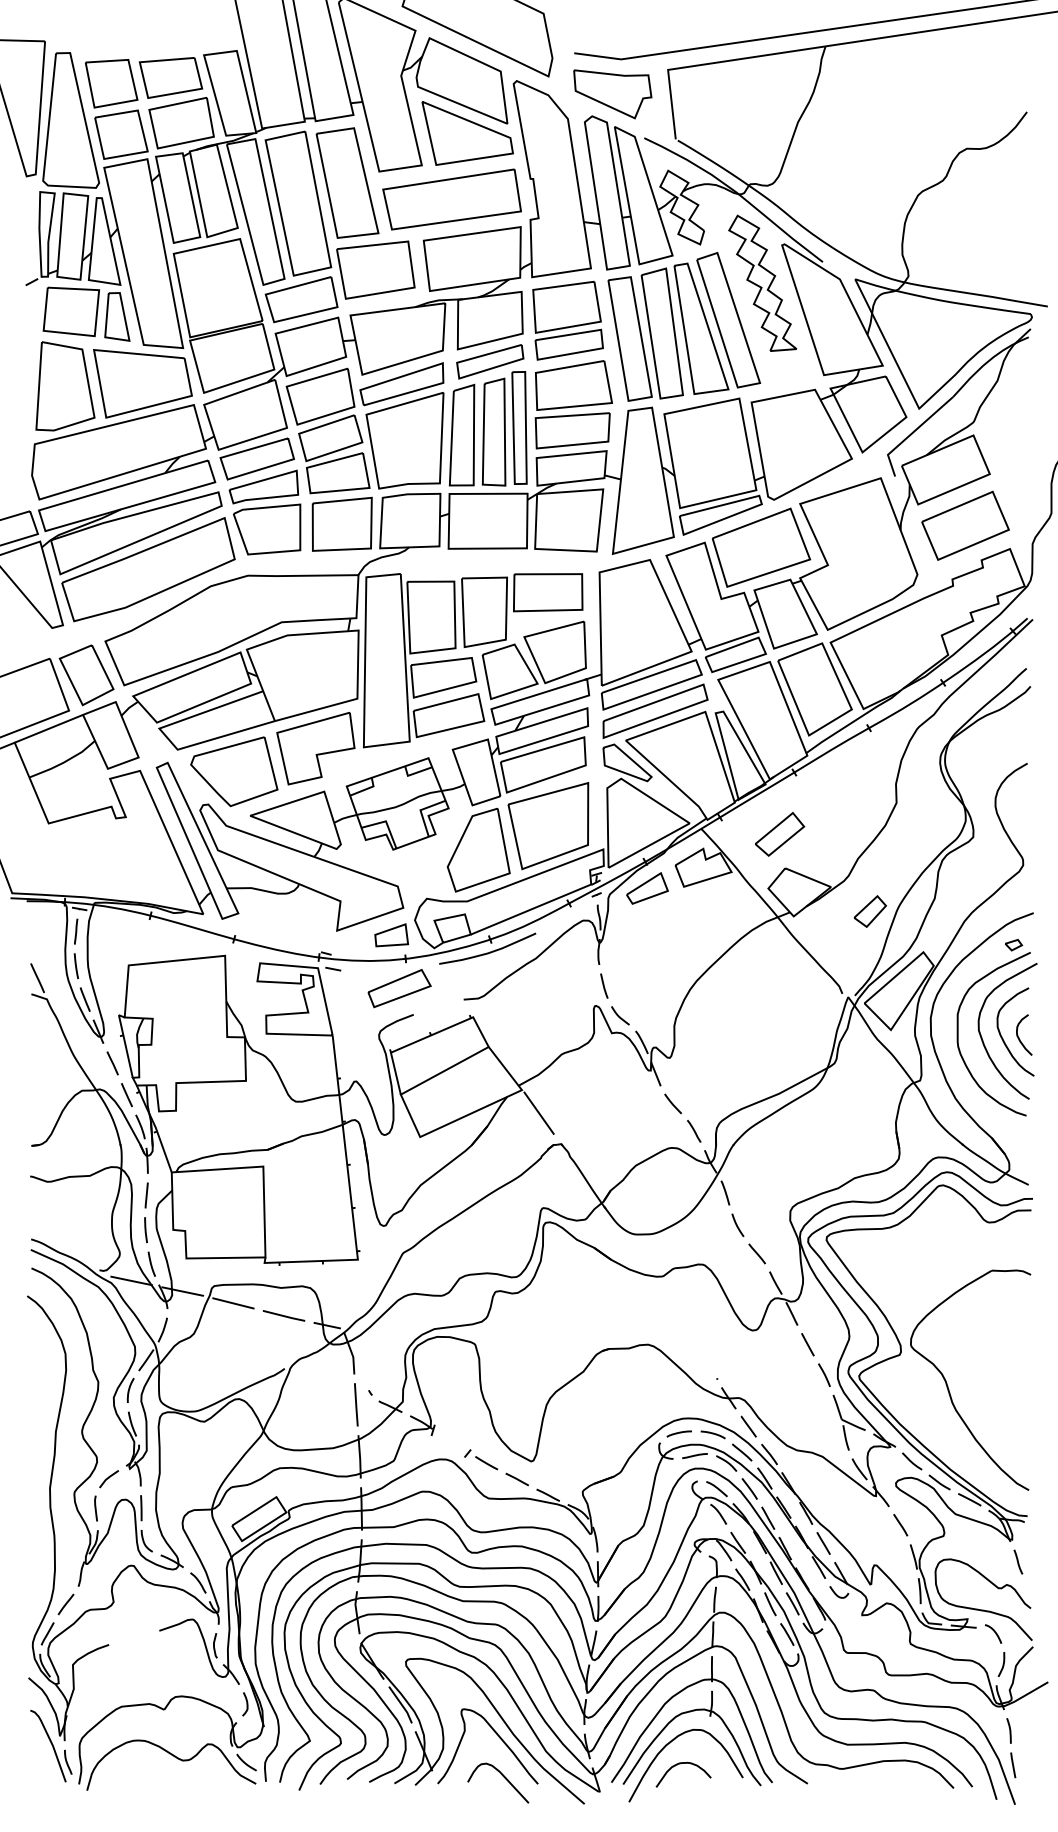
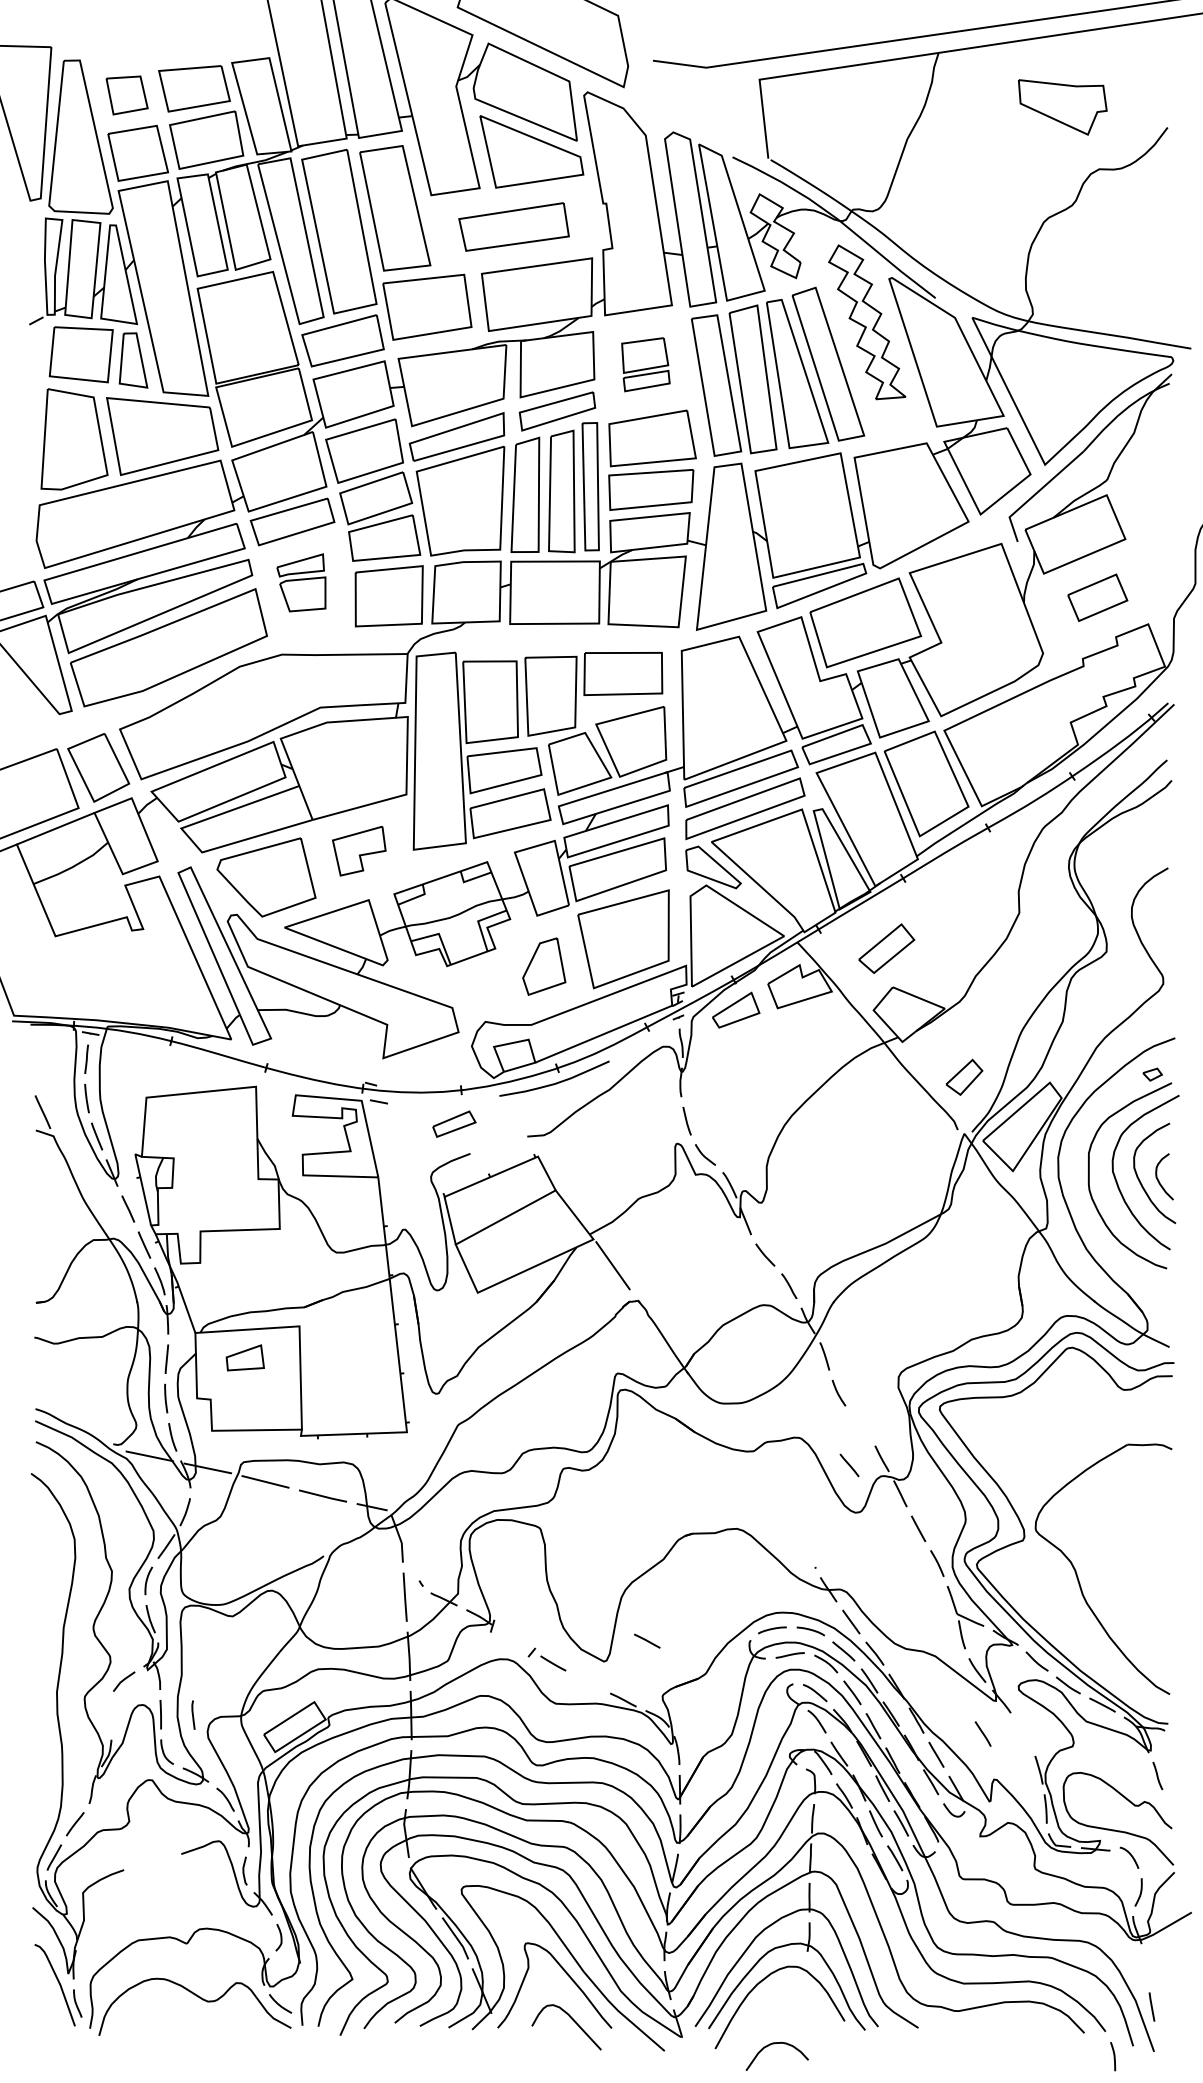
part: (111, 83) -> (126, 95), size x0.7
part: (612, 94) -> (1062, 107), moved
part: (451, 199) -> (513, 226), size x0.7
part: (567, 320) -> (645, 364), size x0.6
part: (264, 512) -> (300, 582), size x0.6
part: (965, 525) -> (1097, 597), size x0.6
part: (315, 748) -> (358, 851), size x0.6
part: (478, 849) -> (544, 965), size x0.6
part: (869, 911) -> (963, 1077), moved
part: (391, 935) -> (245, 1358), moved
part: (399, 988) -> (454, 1123), size x0.6
line: (756, 1253) -> (848, 1464), moved
line: (516, 1479) -> (646, 1641), moved
line: (95, 1508) -> (192, 1715), moved
line: (900, 1525) -> (982, 1734), moved
curve: (1009, 1730) -> (1113, 2056), moved
curve: (680, 1764) -> (773, 2044), moved

